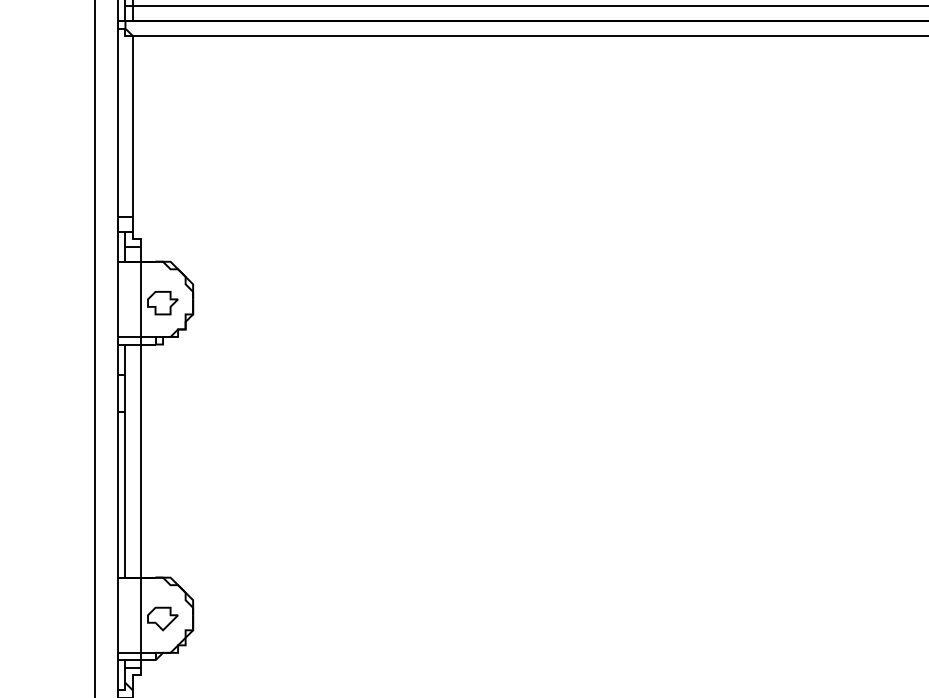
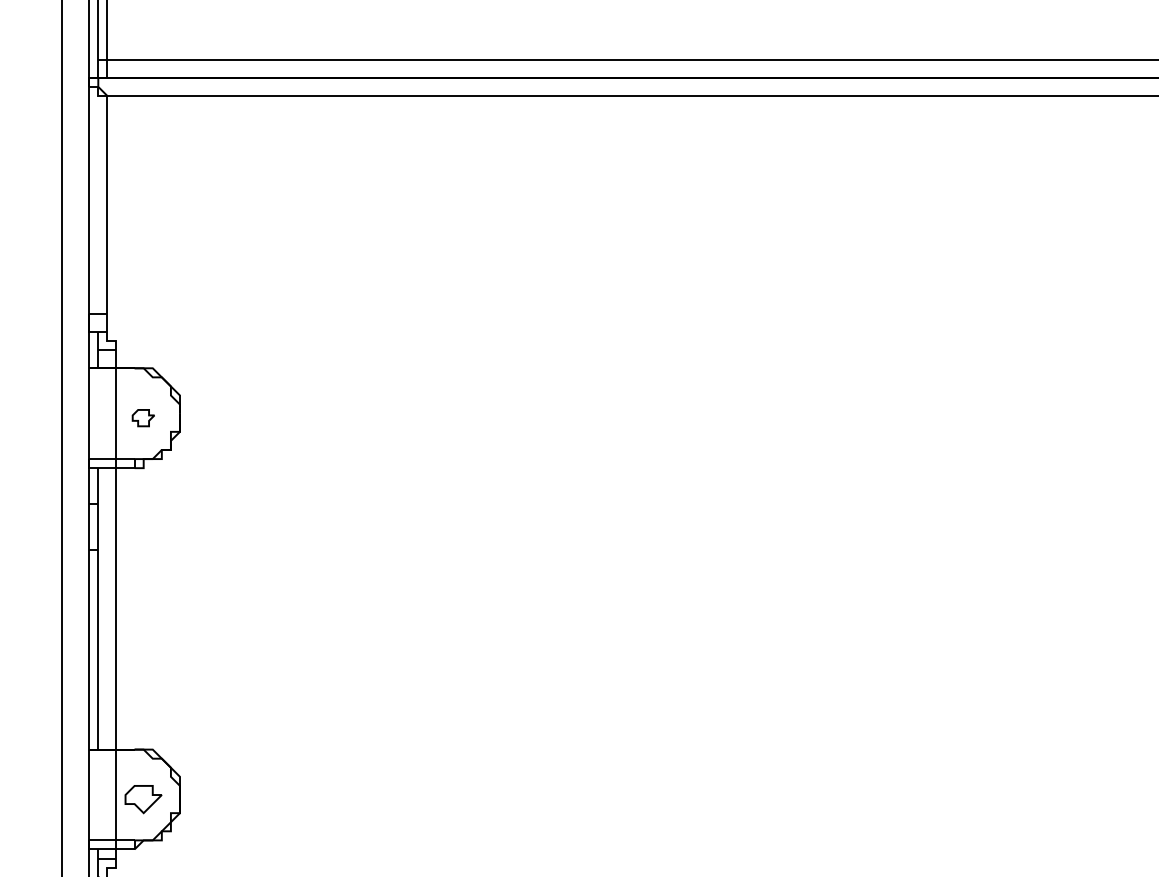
part: (162, 302) -> (143, 417), size x0.6

